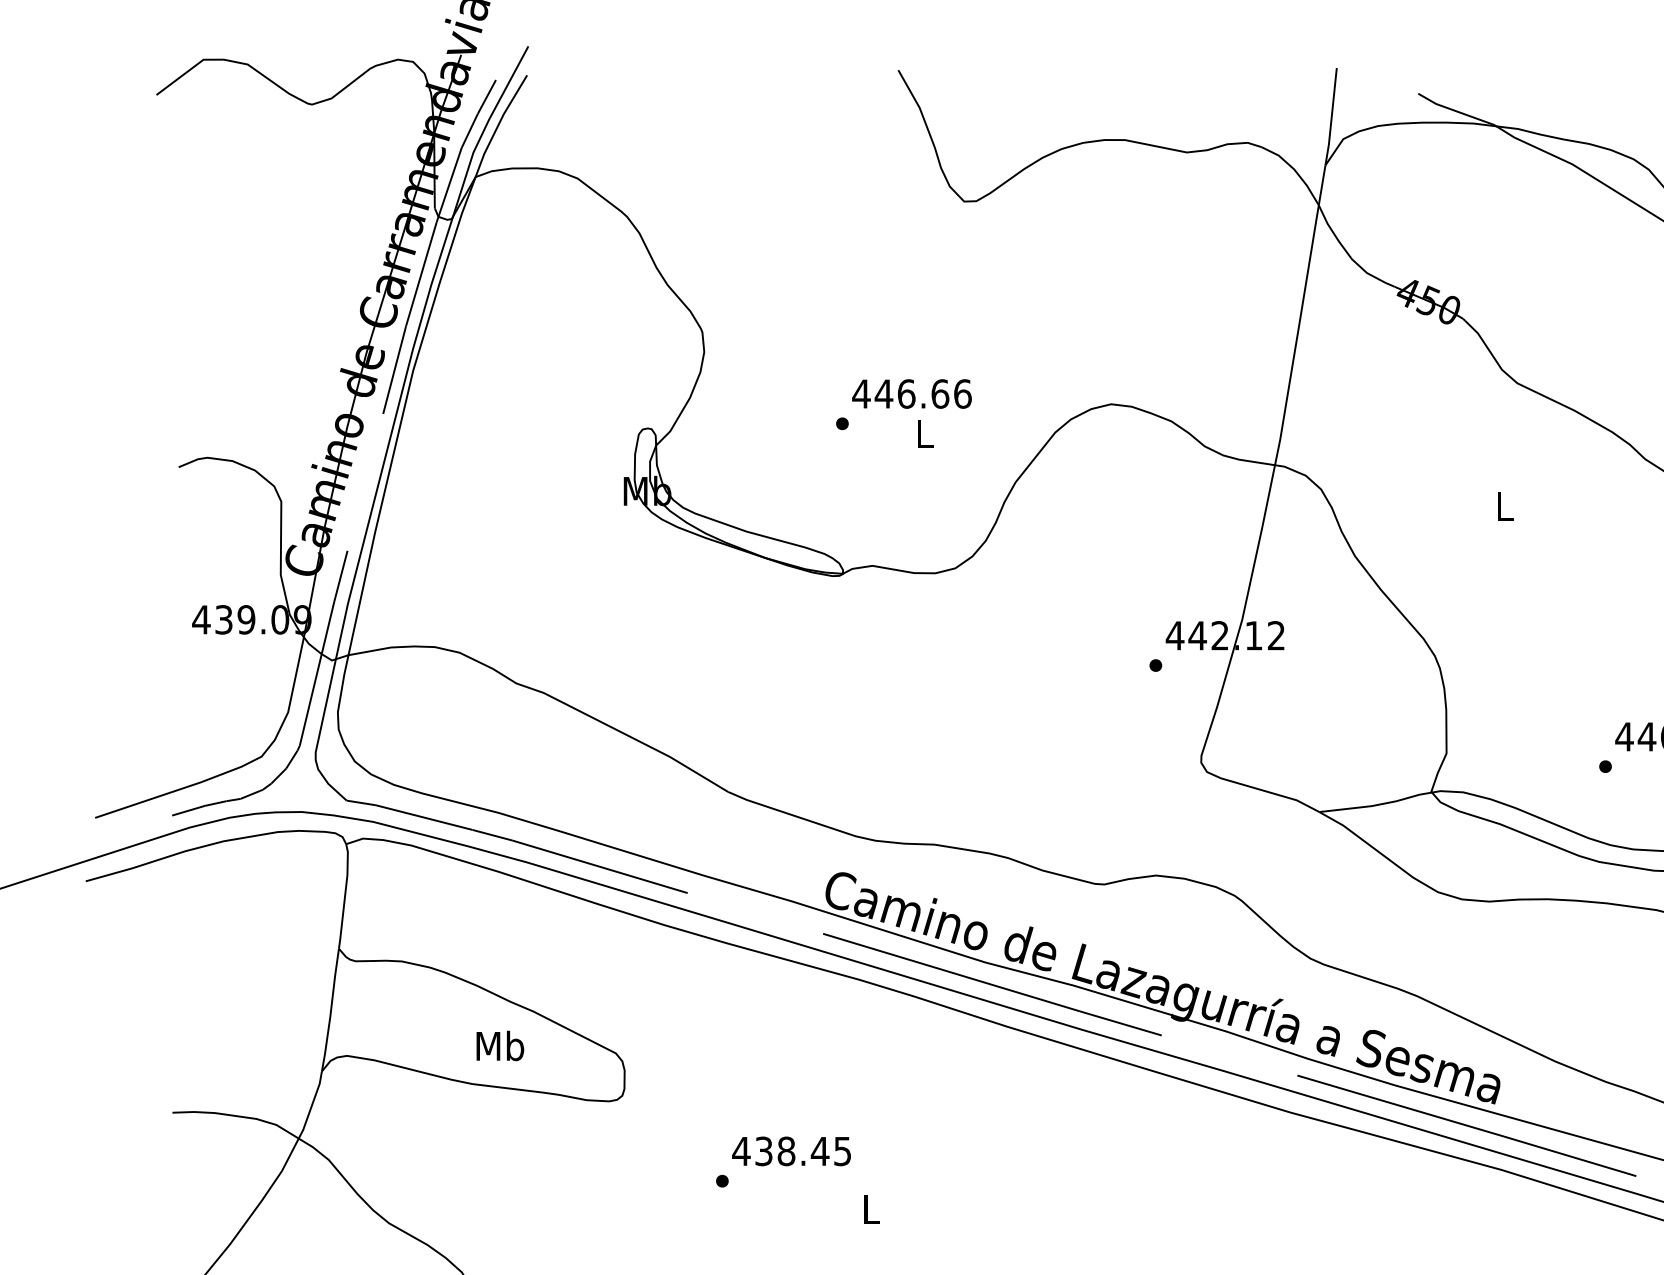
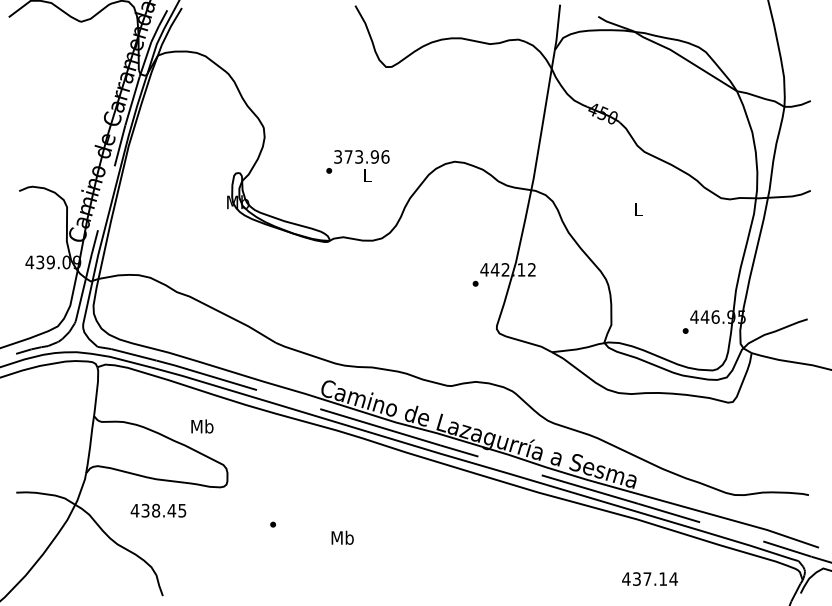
text: (900, 393) -> (356, 156), 446.66 -> 373.96
text: (500, 1045) -> (202, 426), moved
text: (791, 1150) -> (158, 510), moved
text: (870, 1208) -> (342, 537), L -> Mb

